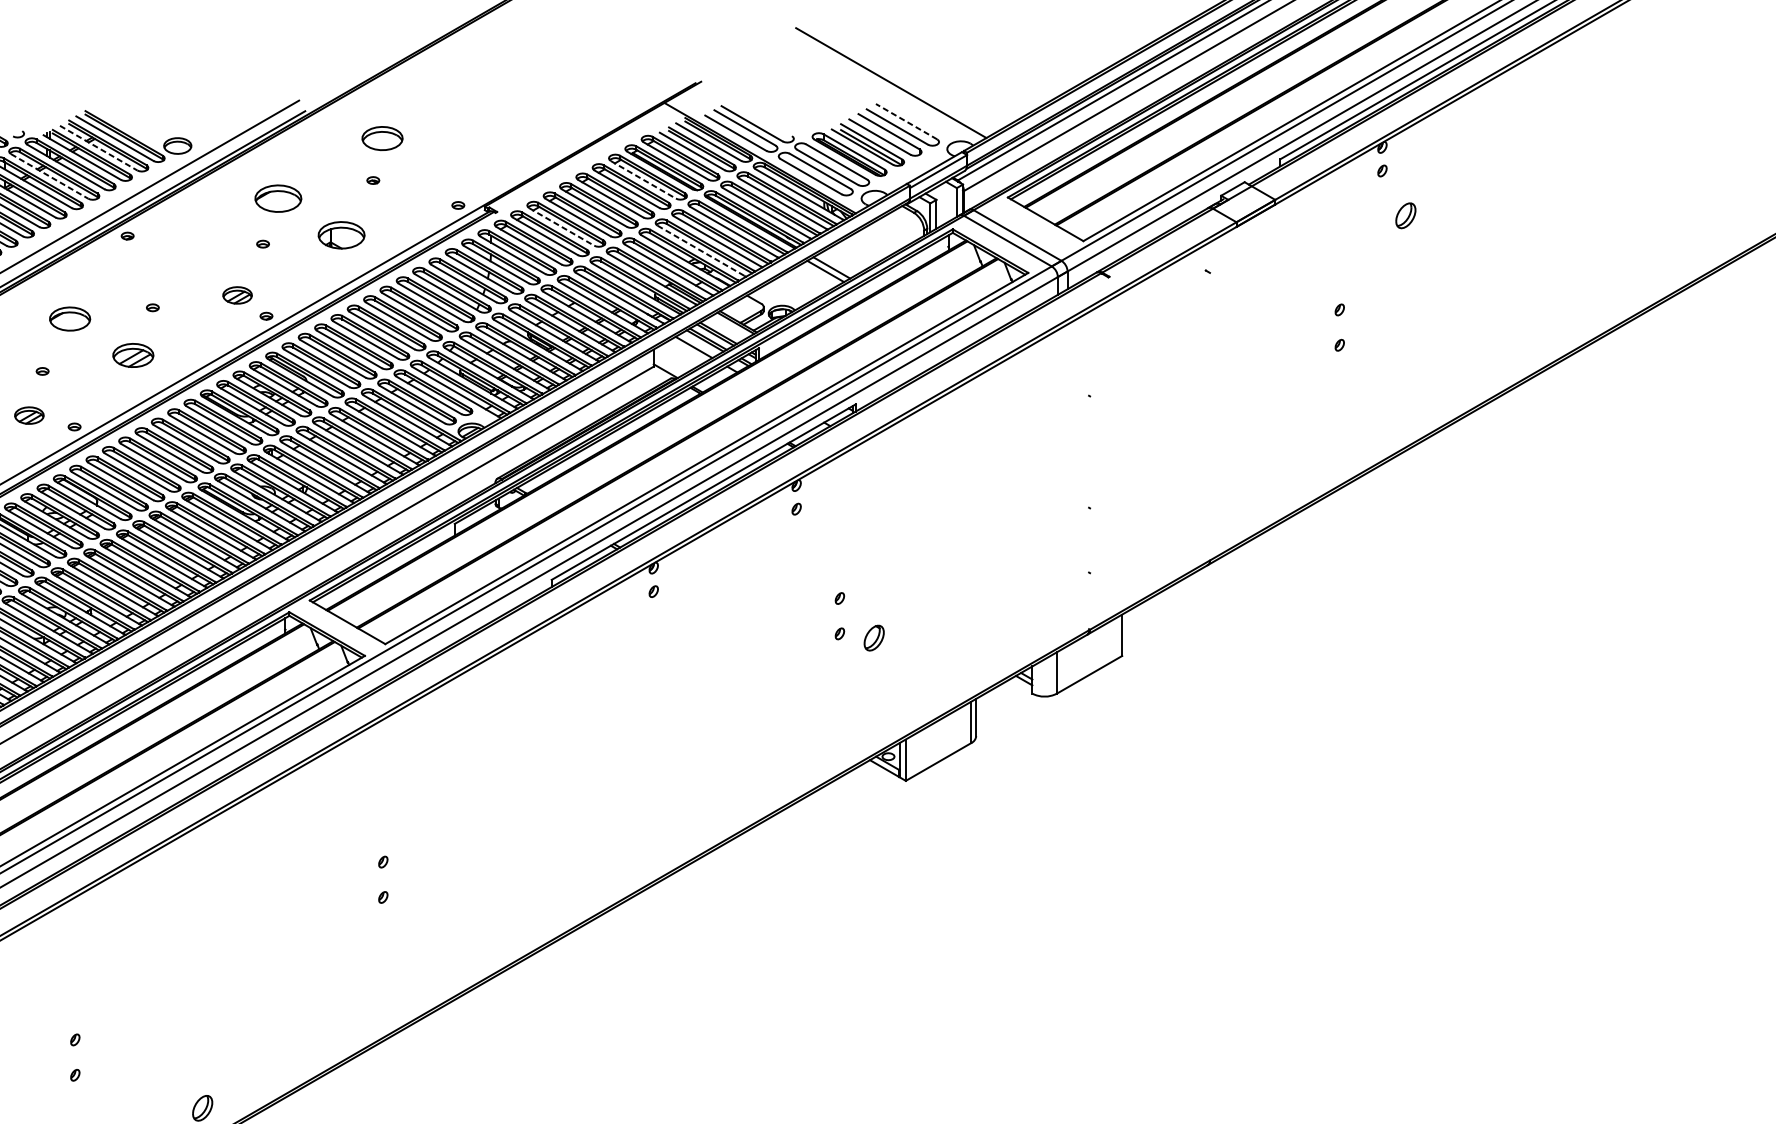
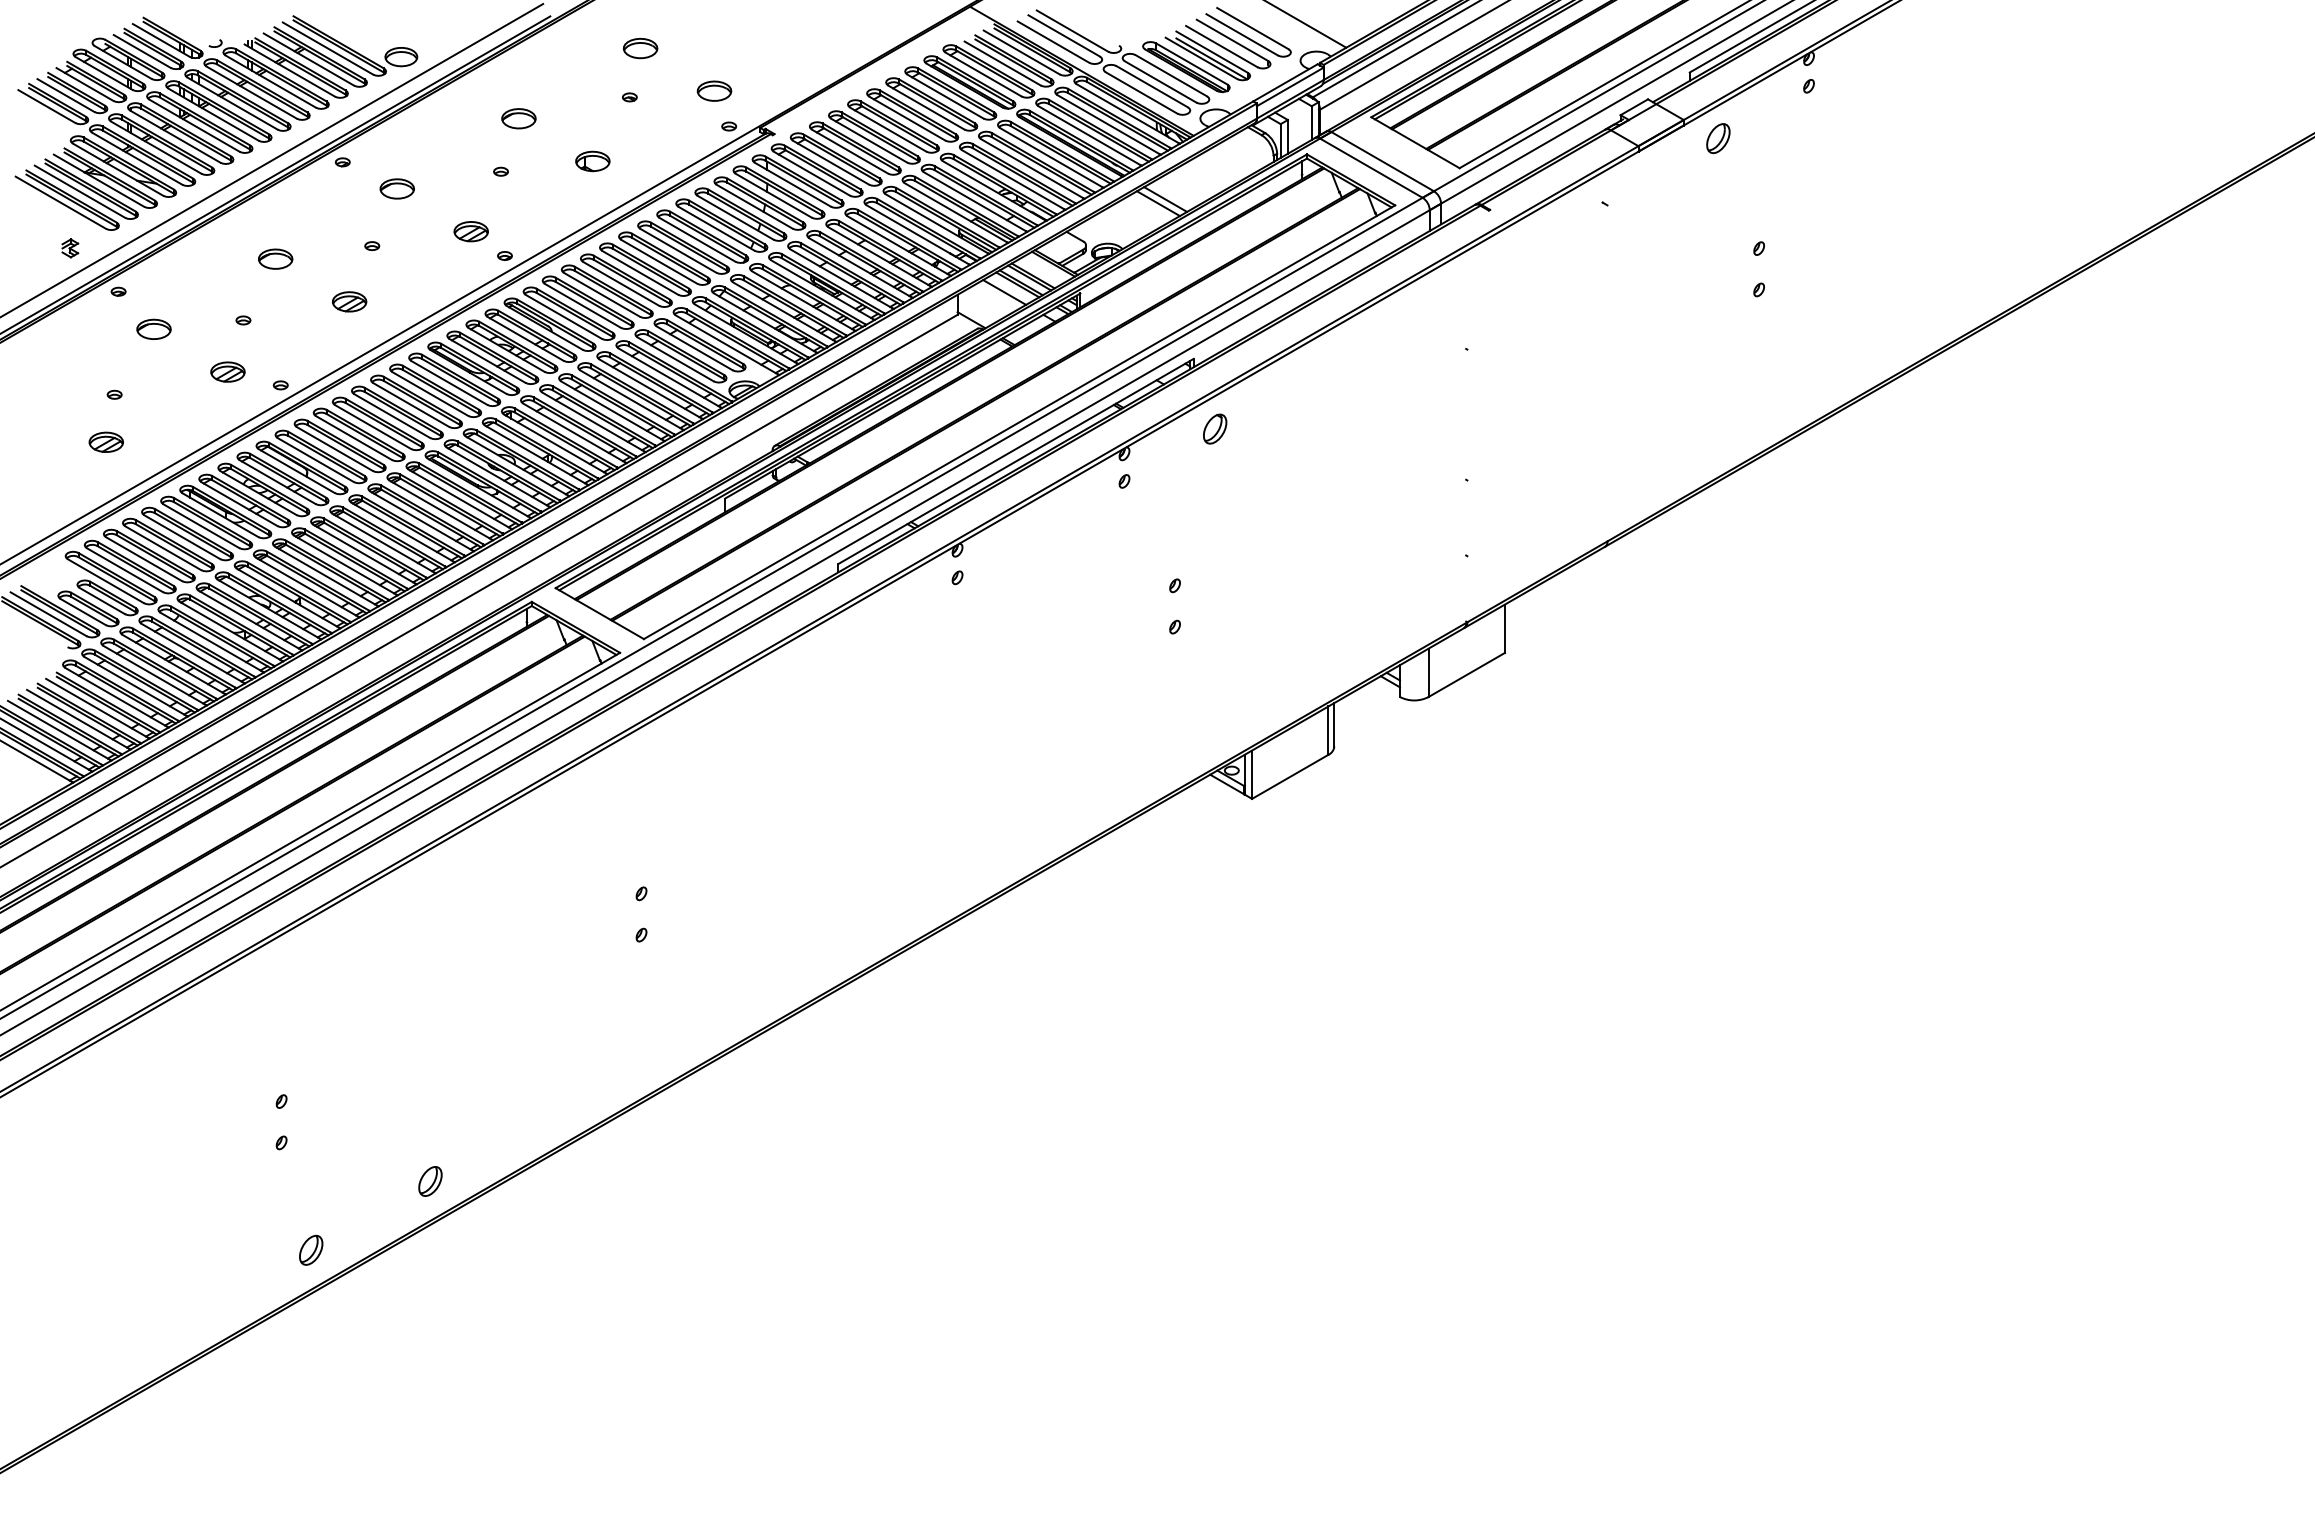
line: (906, 121) -> (1252, 28), dashed -> solid
part: (382, 138) -> (640, 48), size x0.71
line: (99, 148) -> (309, 59), dashed -> solid
part: (445, 174) -> (714, 90), added
line: (50, 176) -> (252, 92), dashed -> solid
line: (643, 179) -> (945, 96), dashed -> solid
part: (278, 198) -> (518, 118), size x0.62
part: (1405, 215) -> (1718, 138), moved
line: (562, 226) -> (850, 151), dashed -> solid
part: (341, 235) -> (592, 161), size x0.62
line: (701, 250) -> (1013, 179), dashed -> solid
part: (173, 258) -> (396, 188), added
part: (70, 318) -> (275, 258), size x0.71
part: (133, 355) -> (349, 301), size x0.71
part: (874, 637) -> (1215, 428), moved

